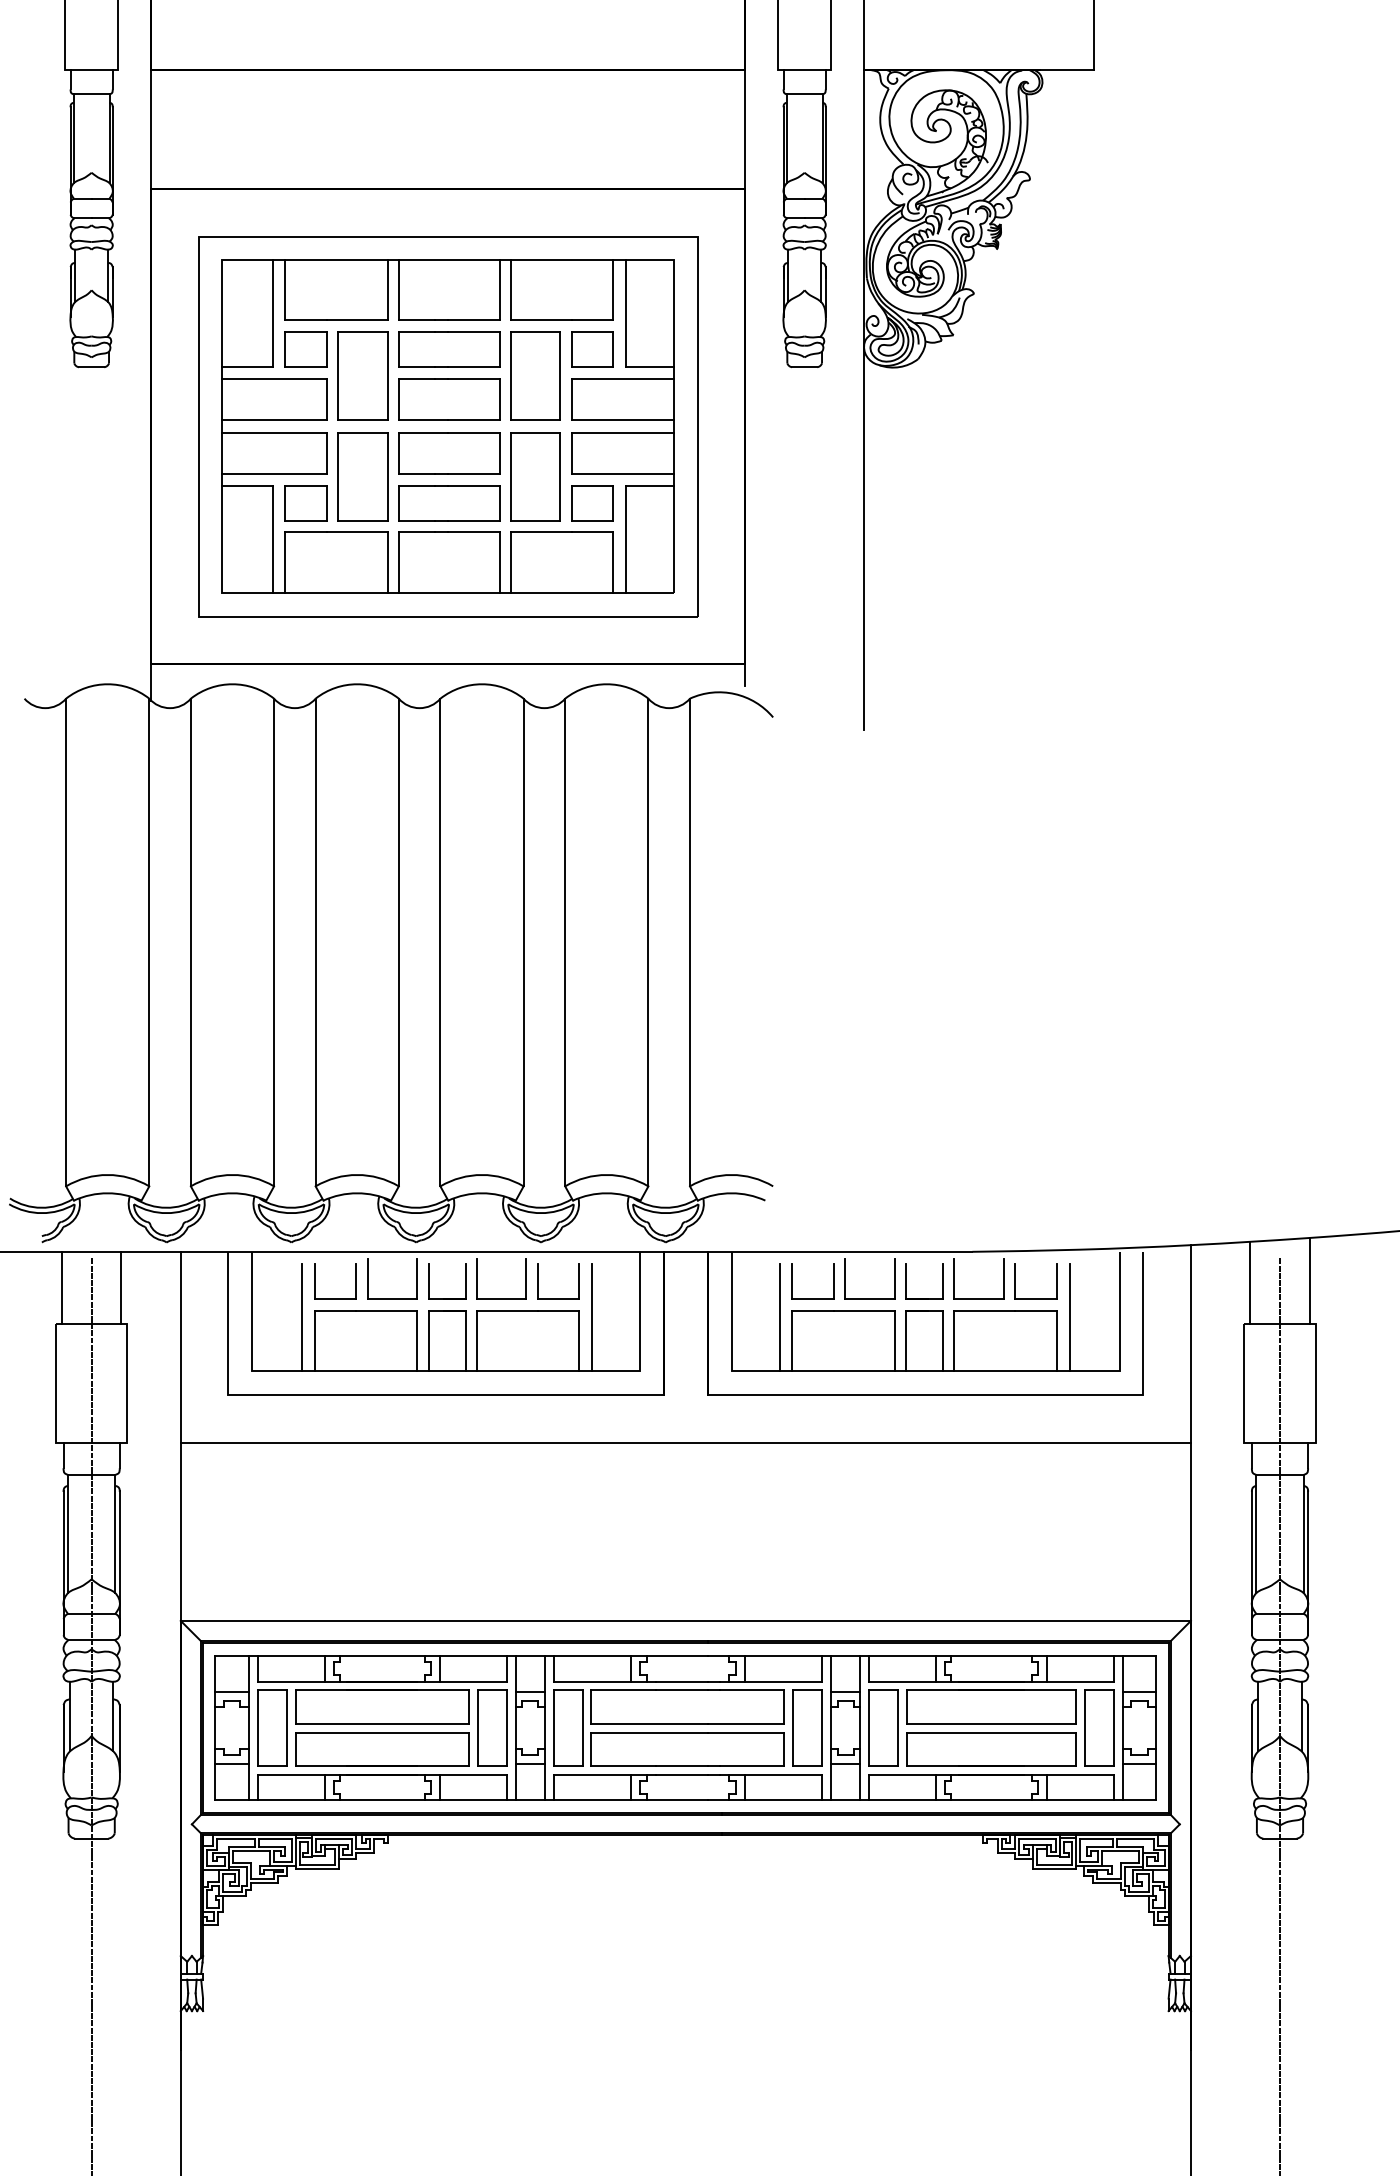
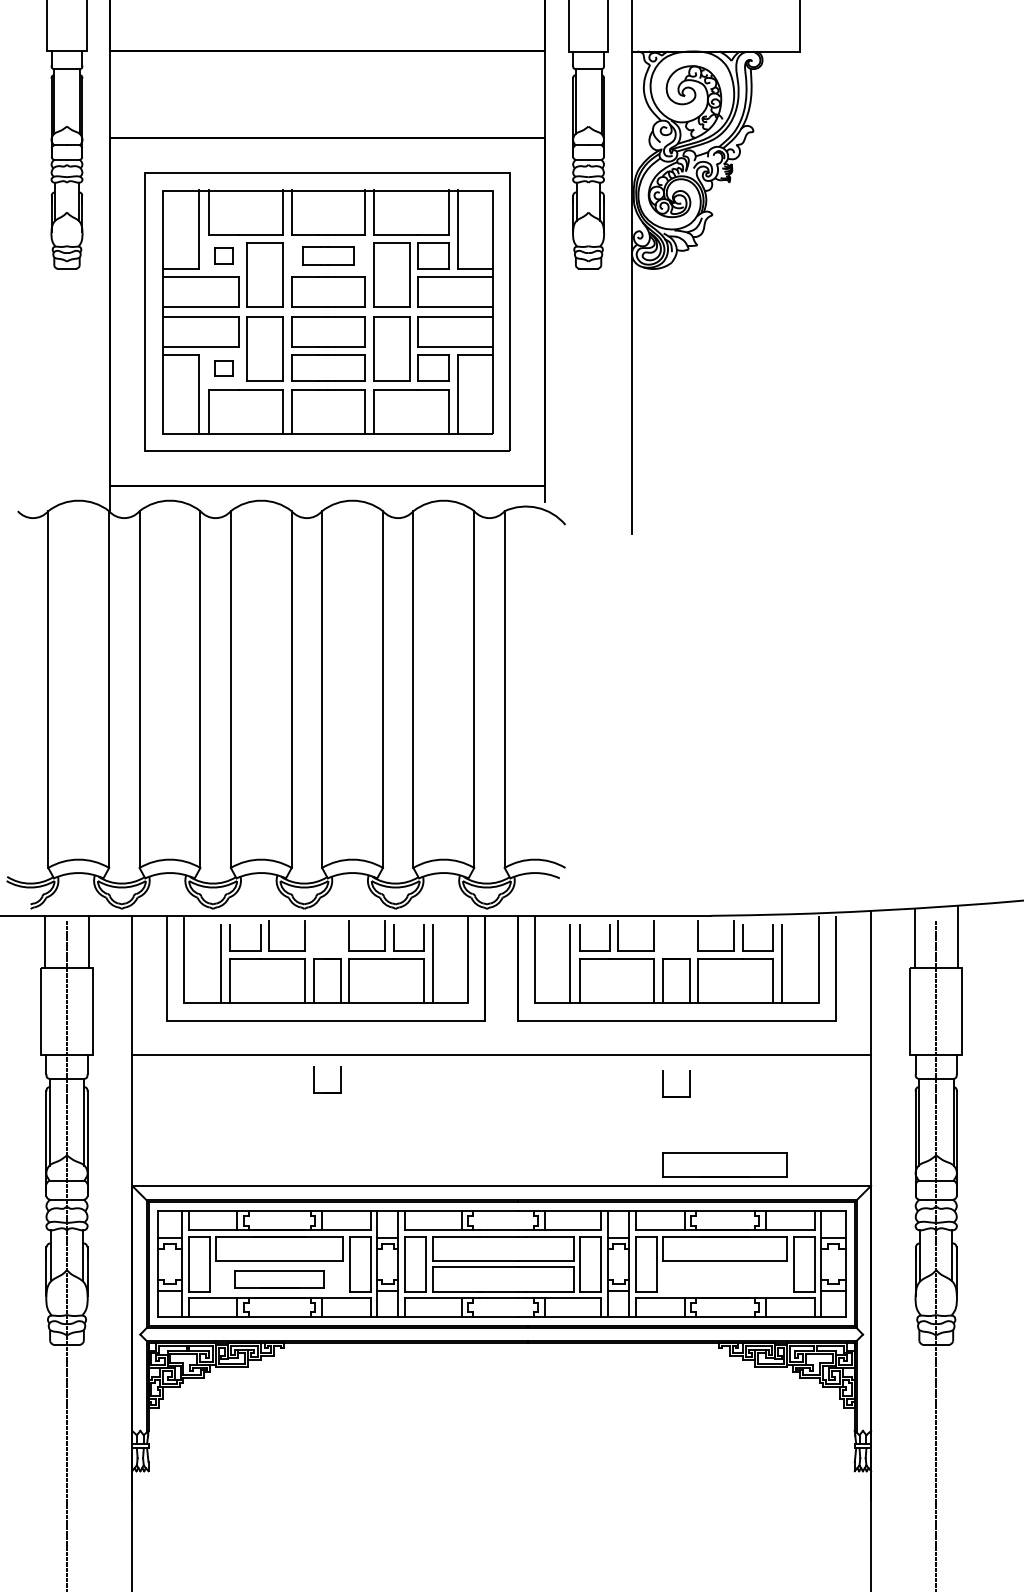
part: (305, 349) -> (223, 255), size x0.6
part: (449, 349) -> (328, 255), size x0.7
part: (305, 503) -> (223, 368), size x0.6
part: (447, 1298) -> (327, 1092), moved
part: (924, 1298) -> (676, 1096), moved
part: (382, 1749) -> (279, 1279), size x0.7
part: (991, 1749) -> (725, 1165), moved

